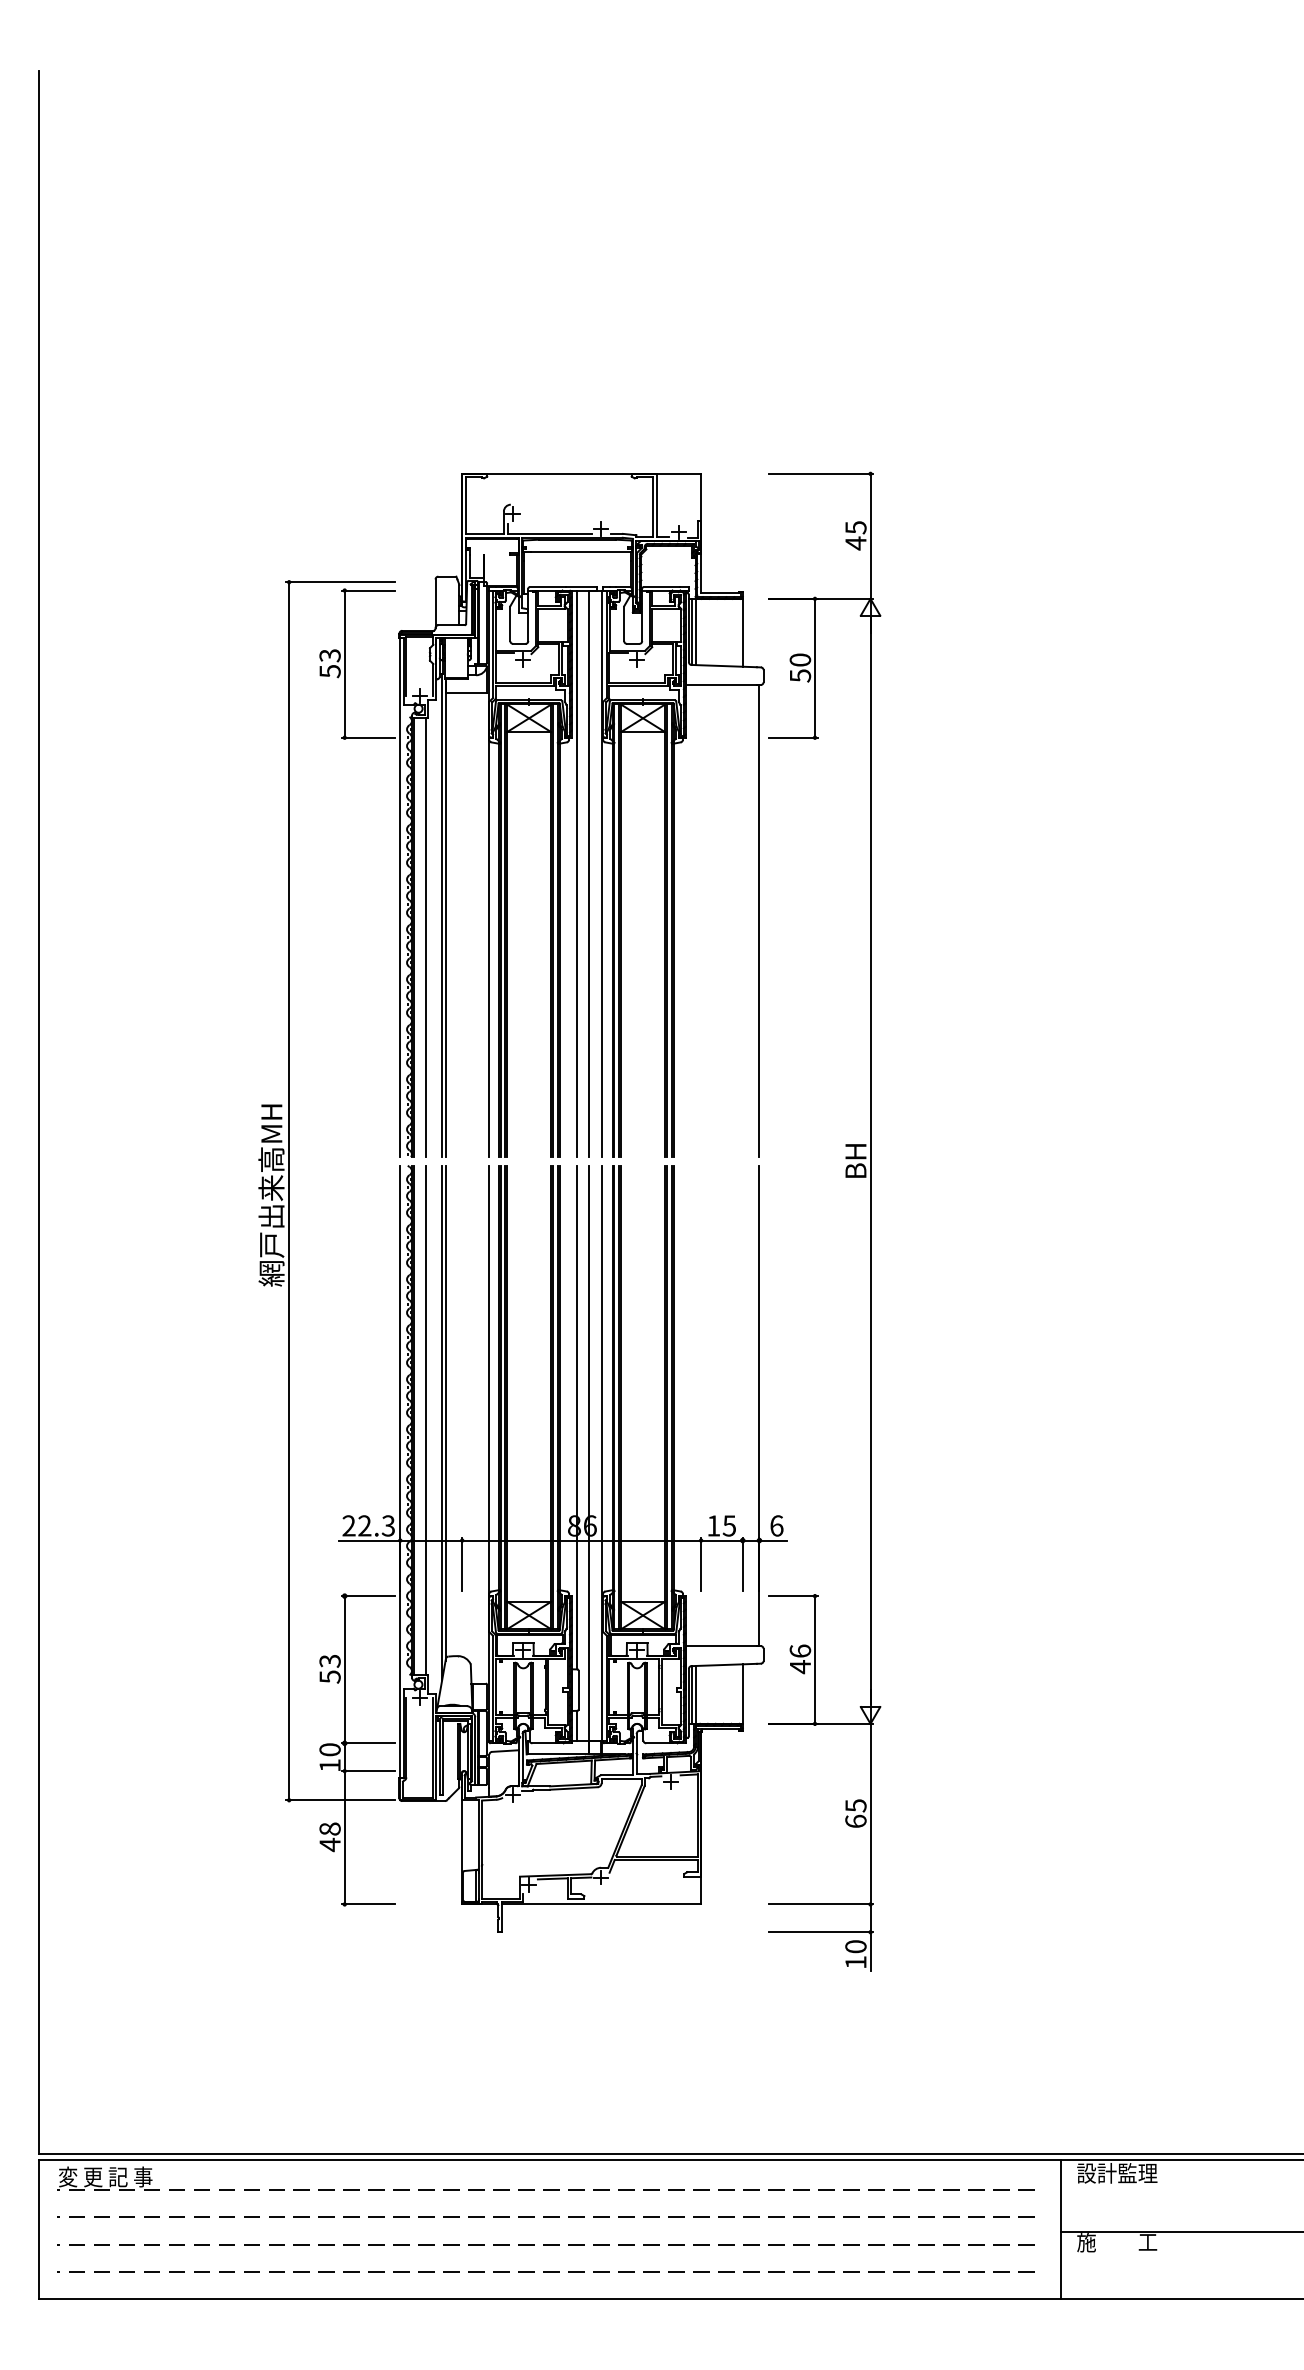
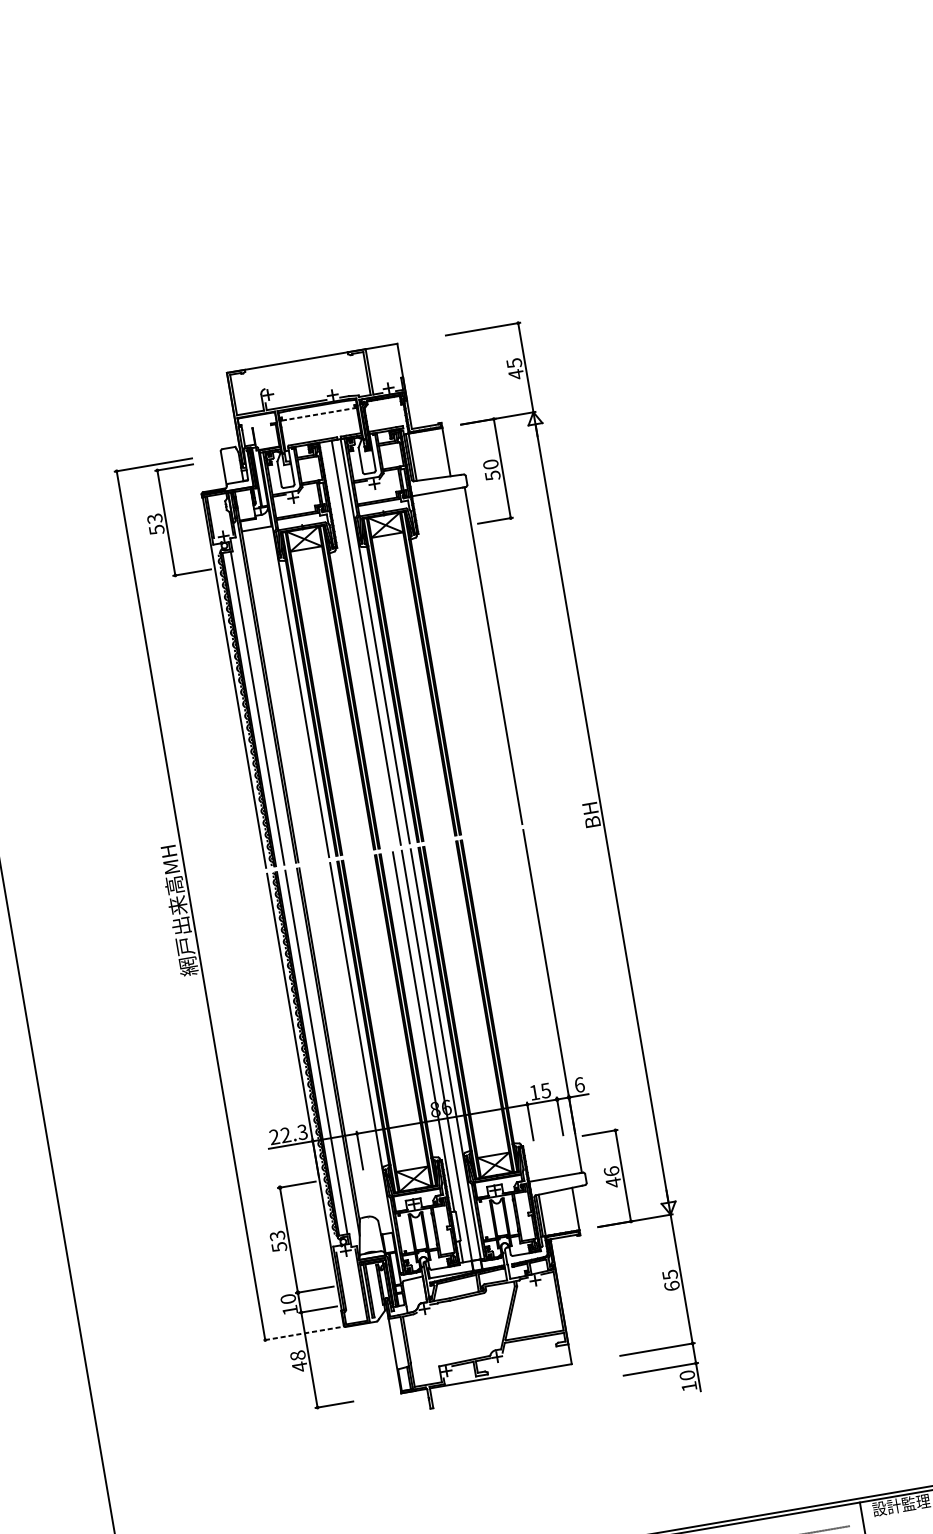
line: (580, 551) -> (320, 413), solid -> dashed
line: (576, 873) -> (357, 644), removed
line: (340, 1800) -> (301, 1333), solid -> dashed

